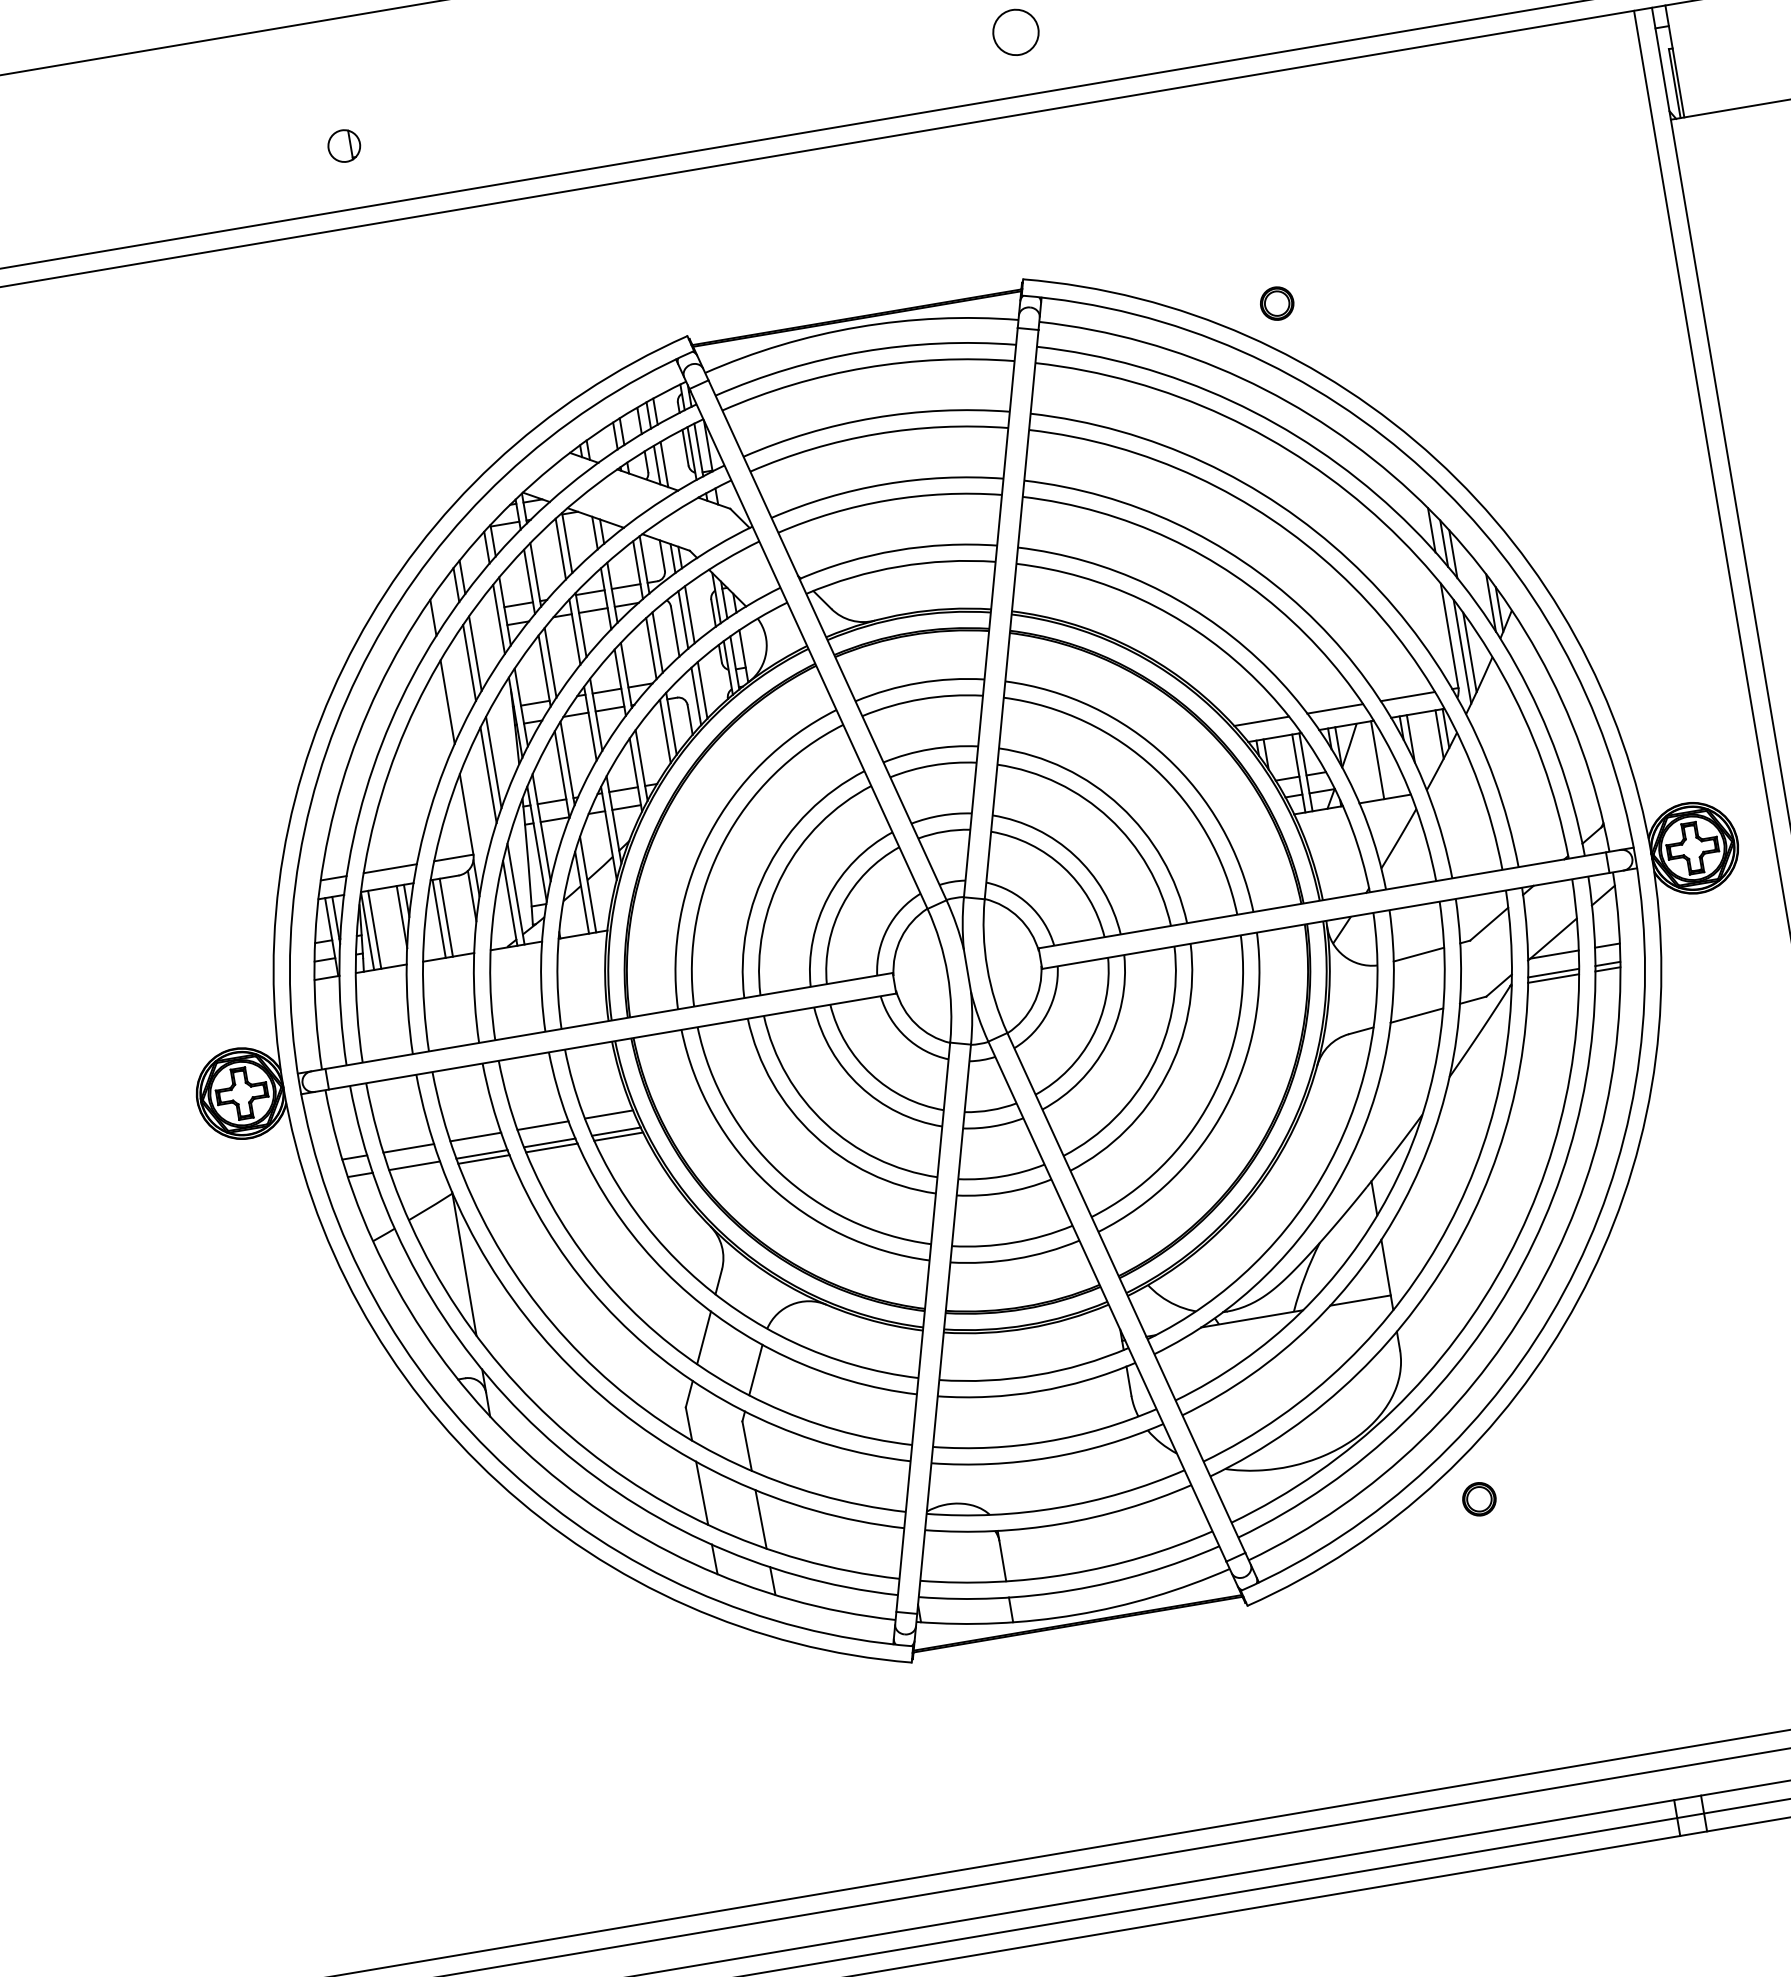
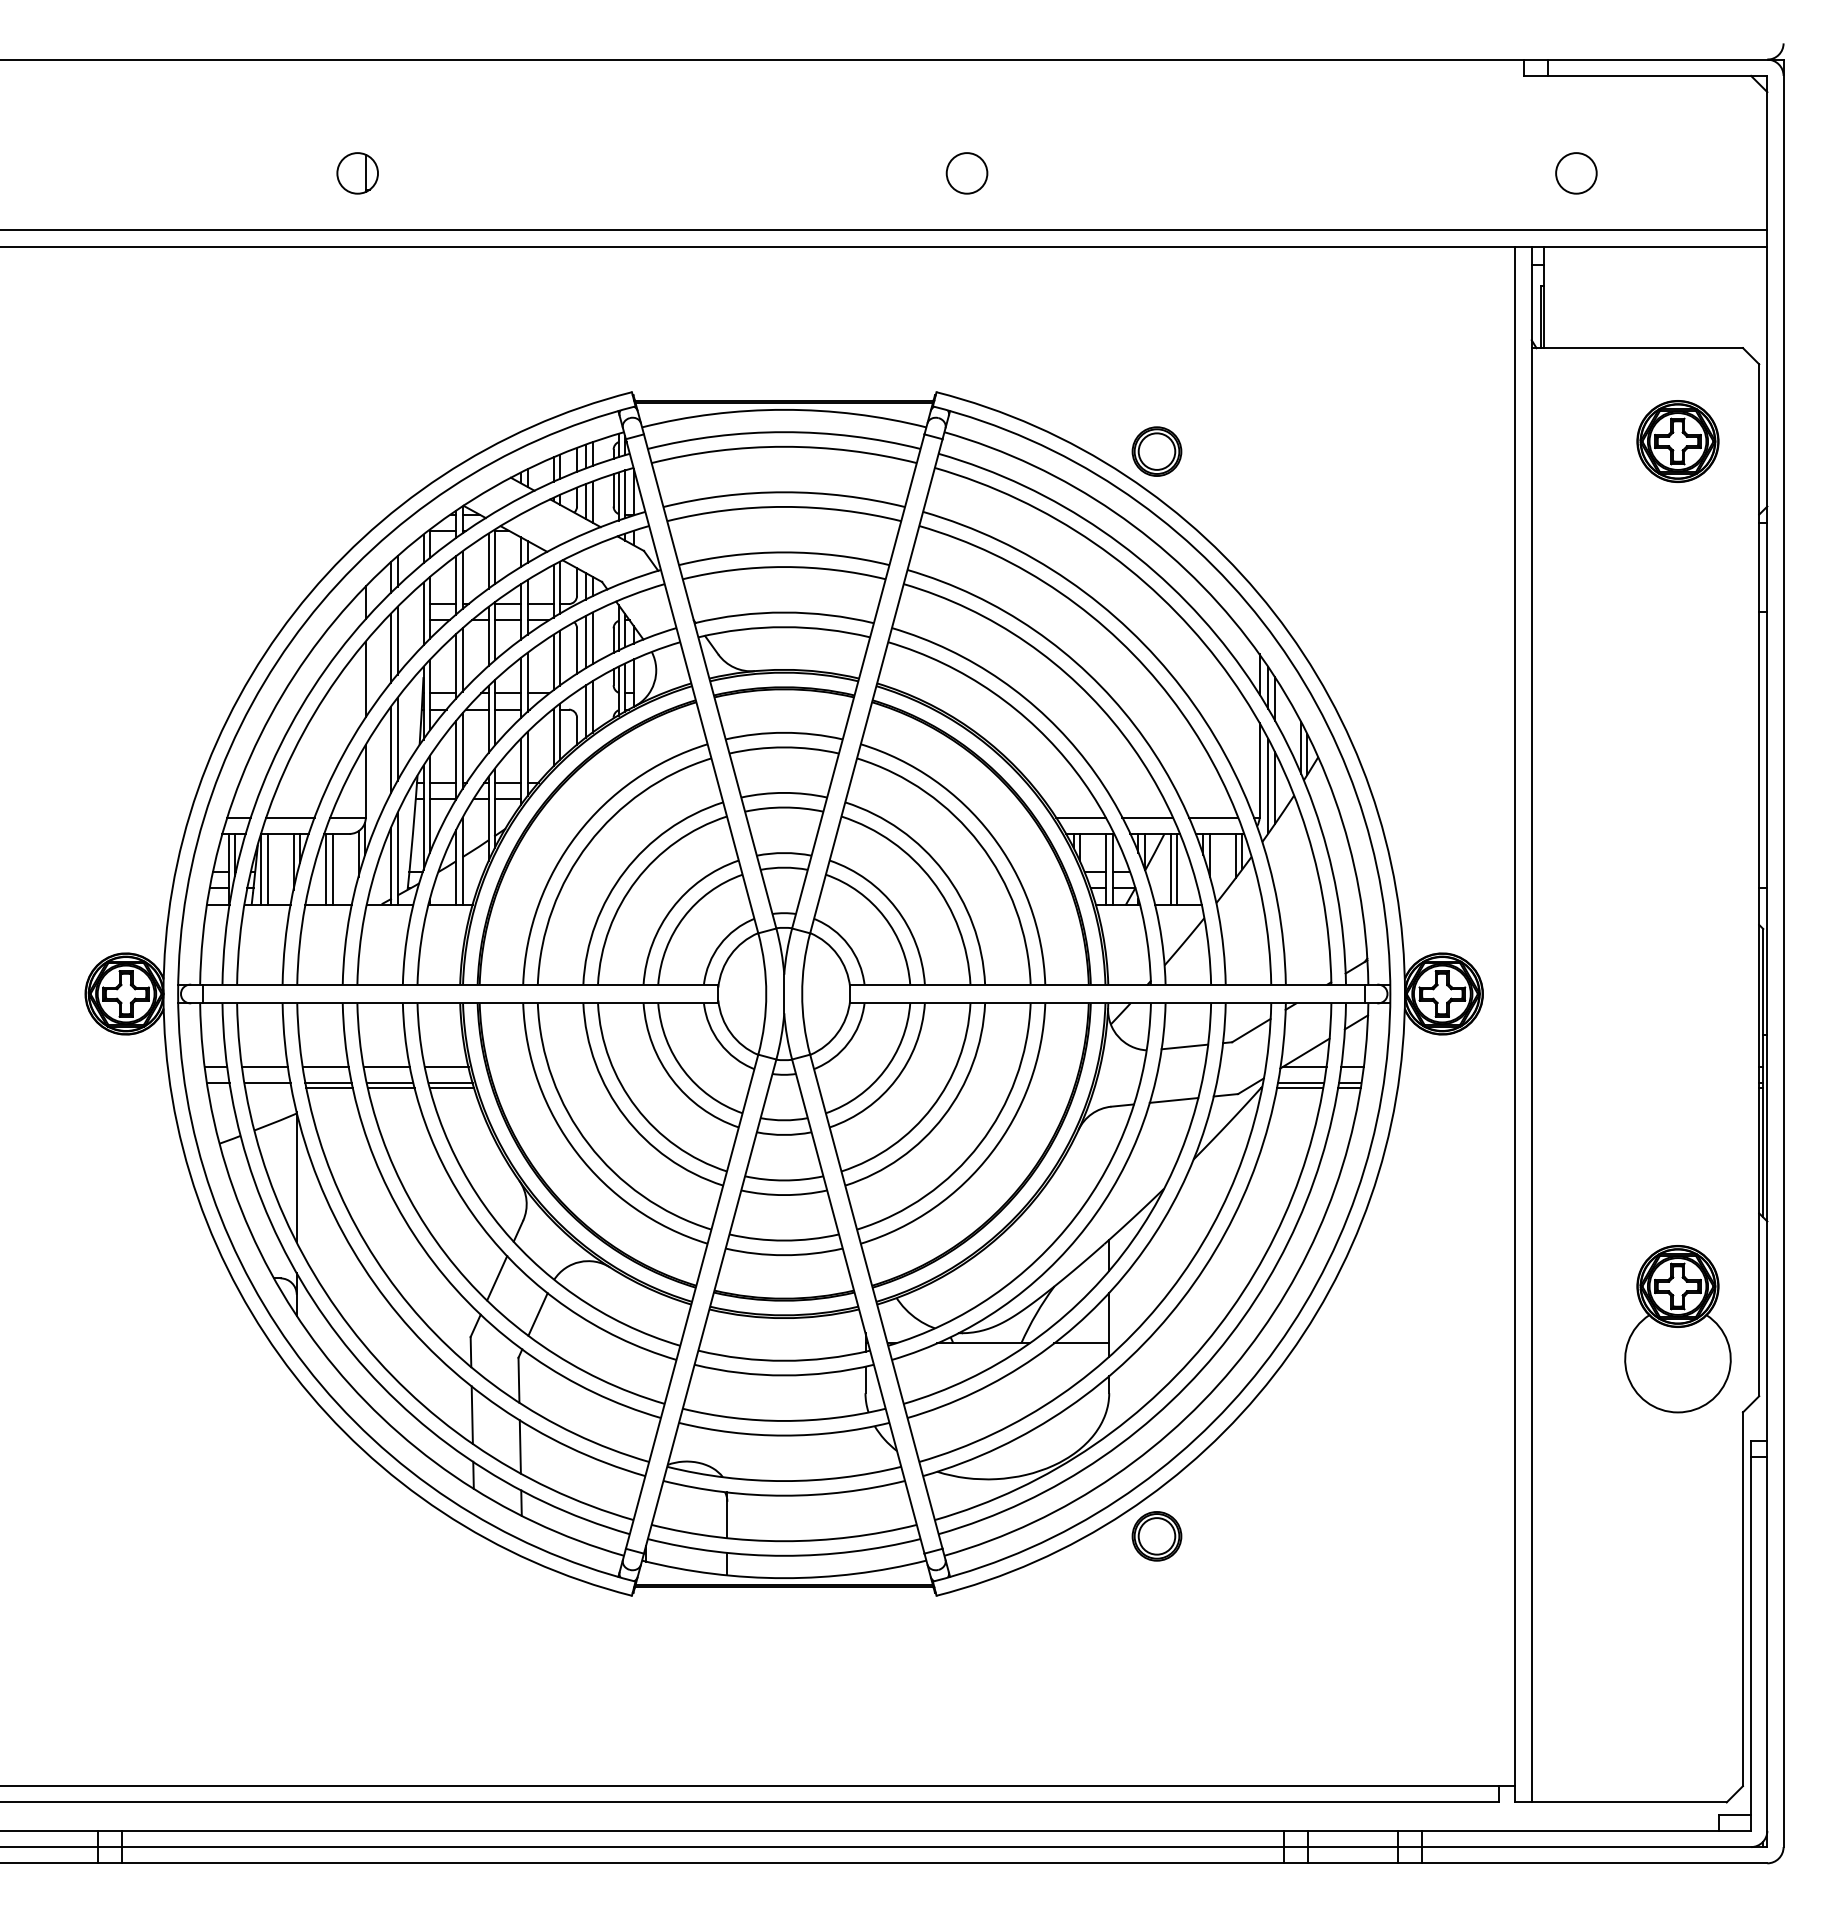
part: (344, 146) -> (357, 173), size x1.43
part: (1276, 303) -> (1156, 451), size x1.67
line: (1369, 760) -> (1170, 868), added
part: (1478, 1499) -> (1156, 1536), size x1.67

